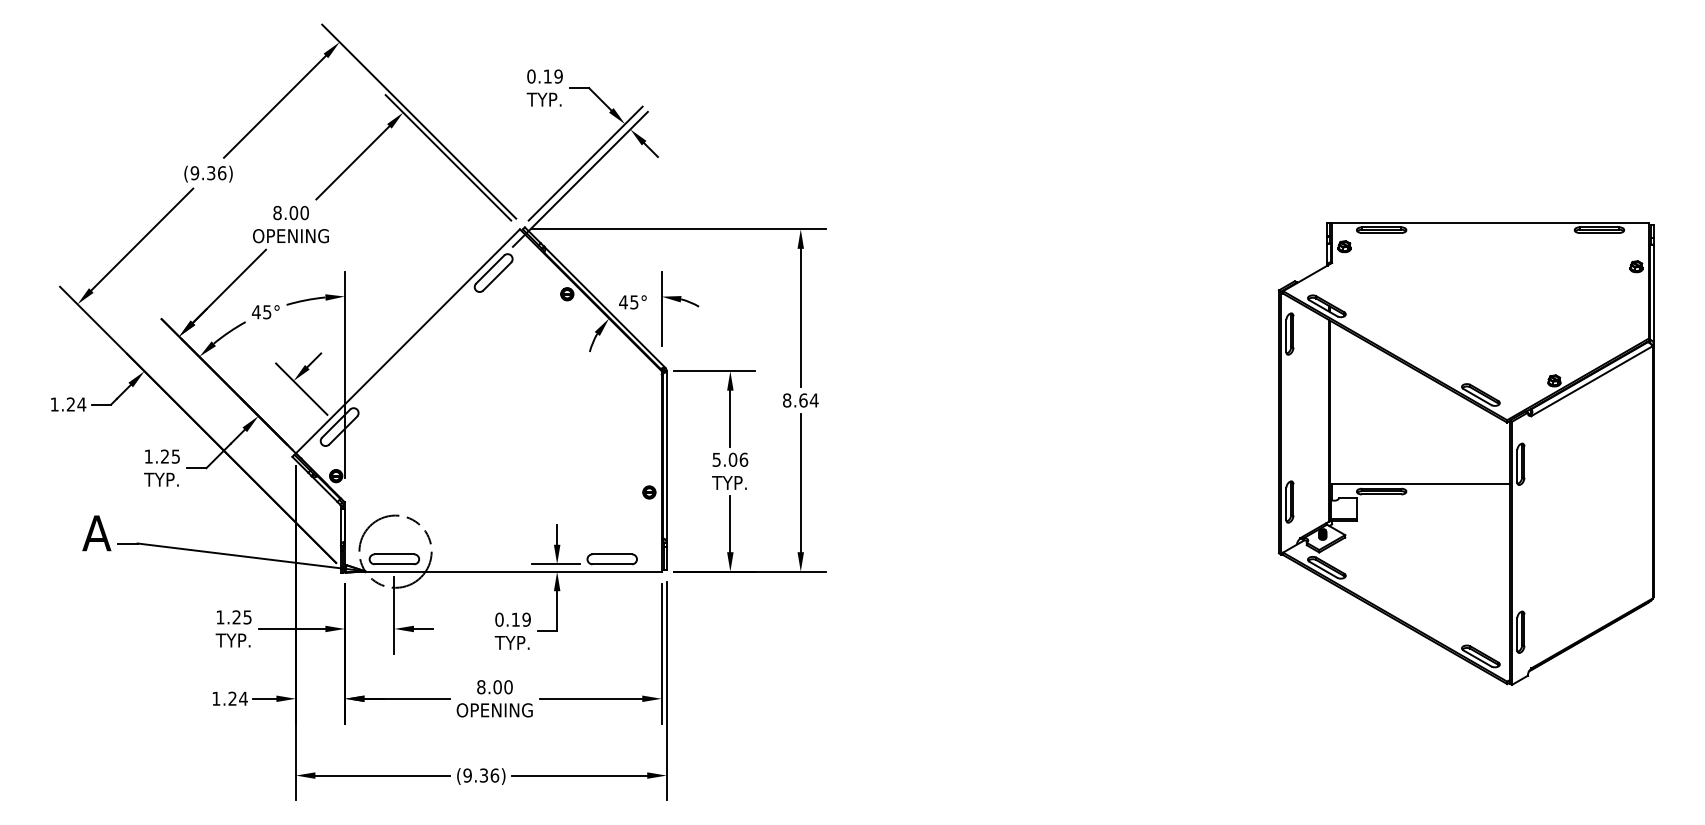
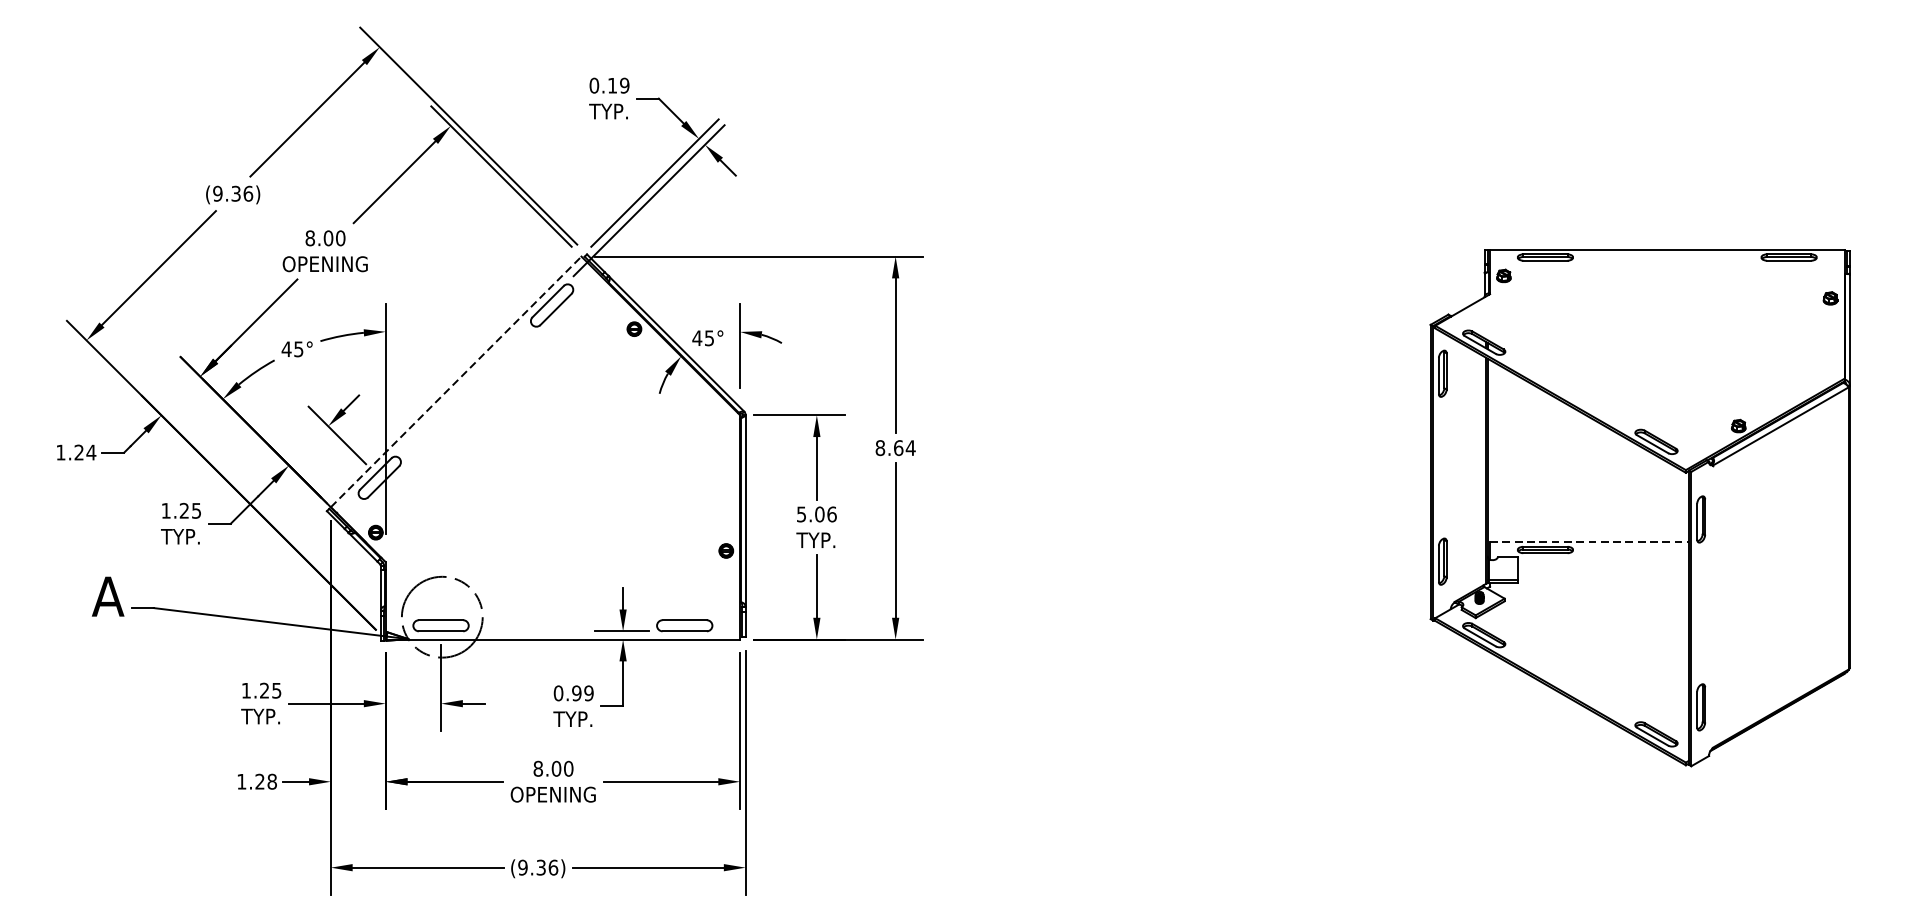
line: (408, 341) -> (456, 382), solid -> dashed
line: (1421, 484) -> (1590, 542), solid -> dashed
text: (515, 619) -> (576, 693), 0.19 -> 0.99
text: (243, 698) -> (272, 781), 1.24 -> 1.28

